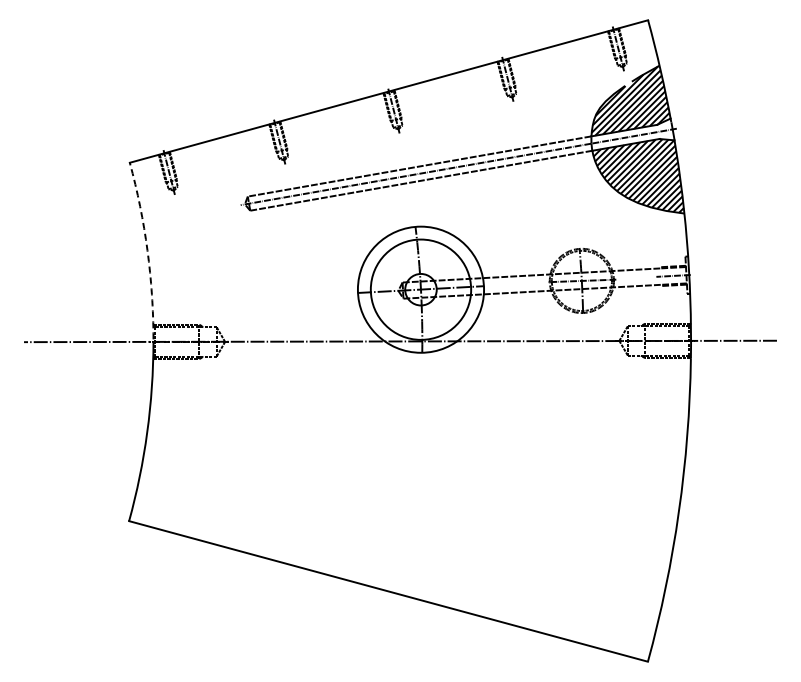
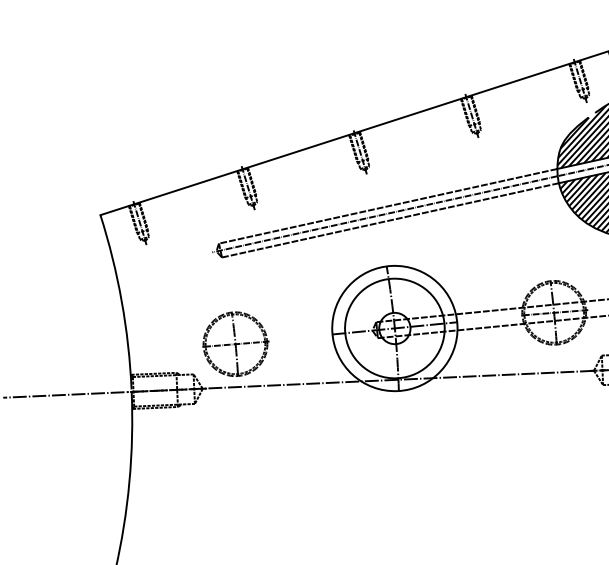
arc: (147, 250) -> (121, 301), dashed -> solid
part: (260, 298) -> (235, 344), added

